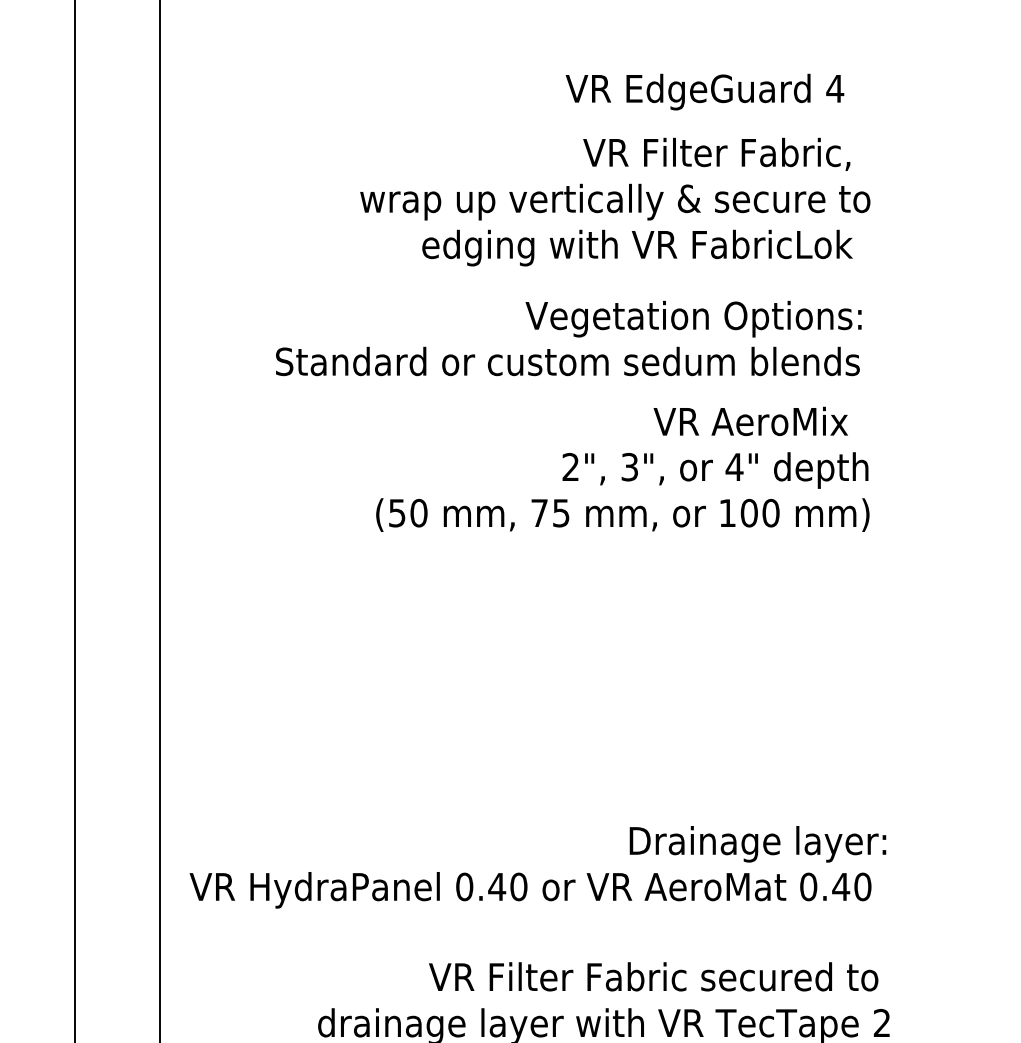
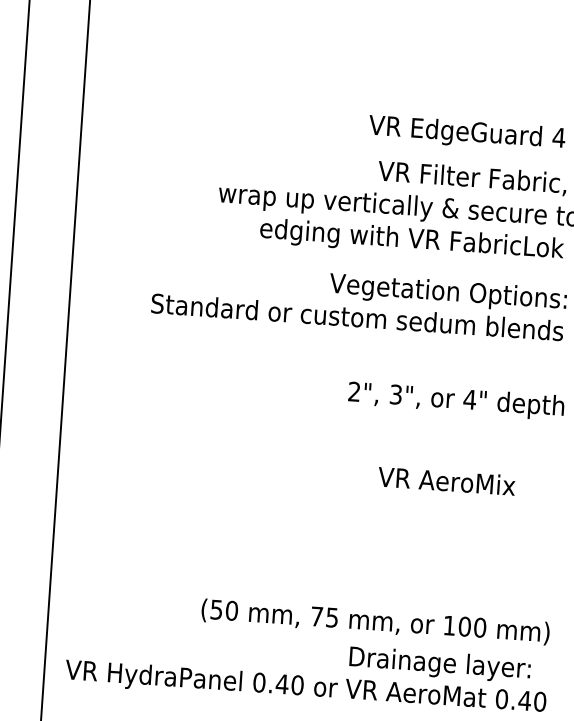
text: (750, 420) -> (446, 480), moved
text: (622, 514) -> (375, 621), moved
text: (757, 844) -> (439, 664), moved

